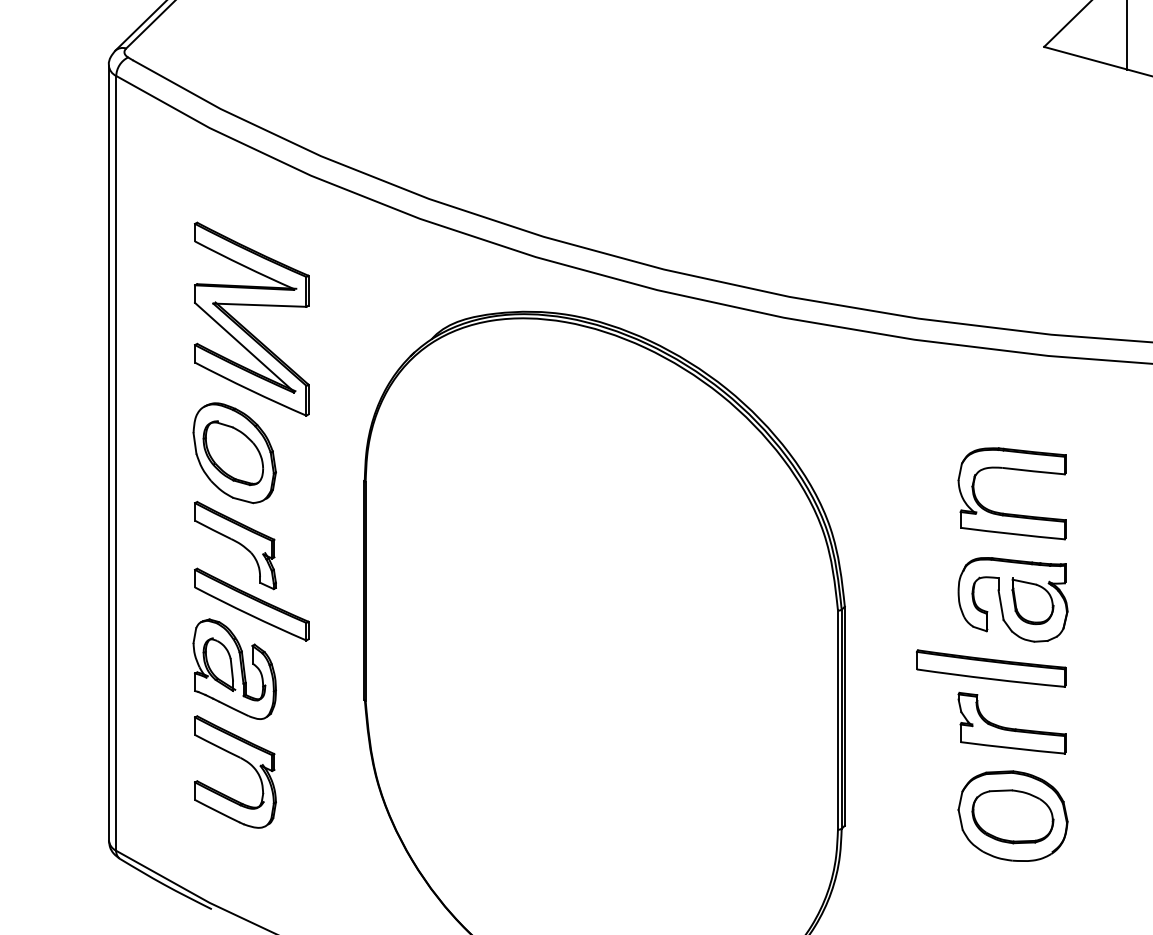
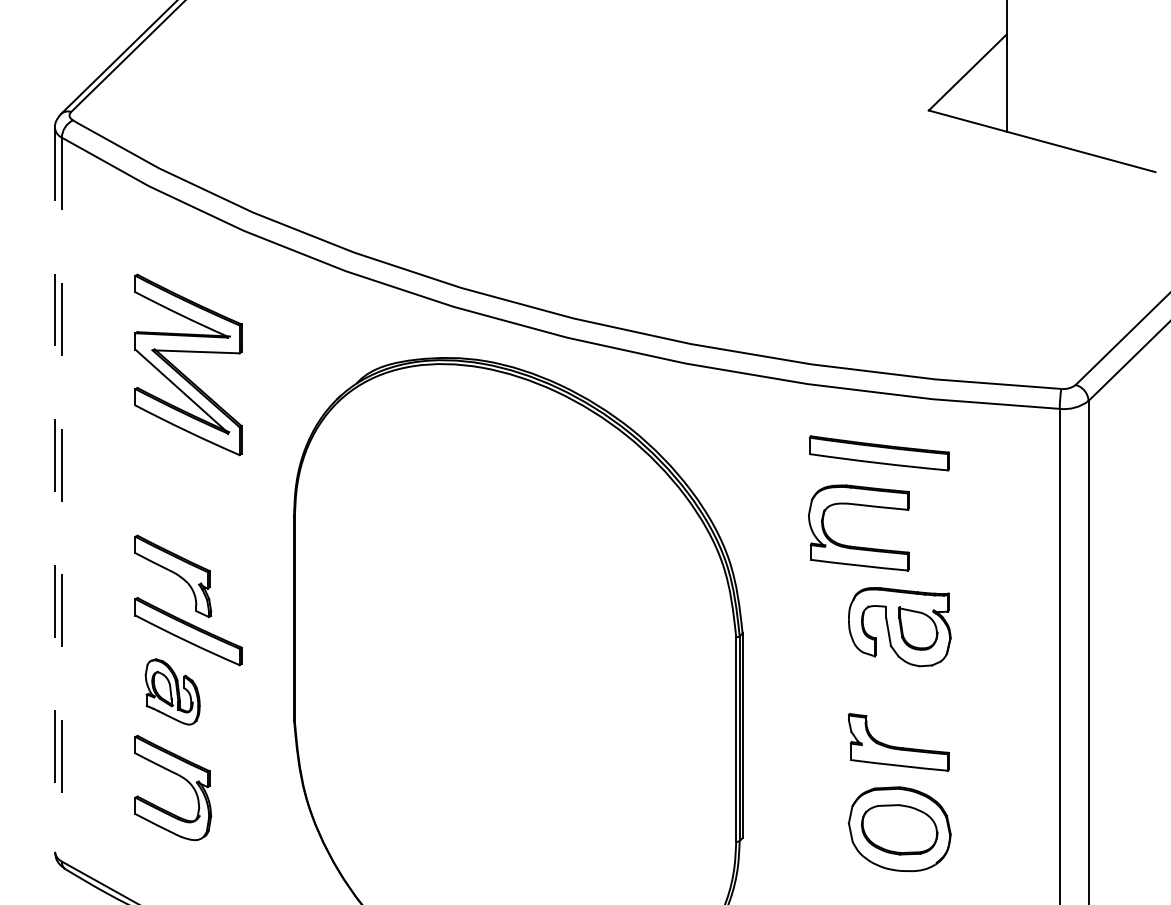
line: (108, 452) -> (54, 489), solid -> dashed
part: (234, 452) -> (172, 489), removed
line: (115, 463) -> (61, 499), solid -> dashed
part: (1011, 513) -> (858, 546), moved
part: (234, 668) -> (172, 691), size x0.7
part: (991, 668) -> (879, 453), moved

